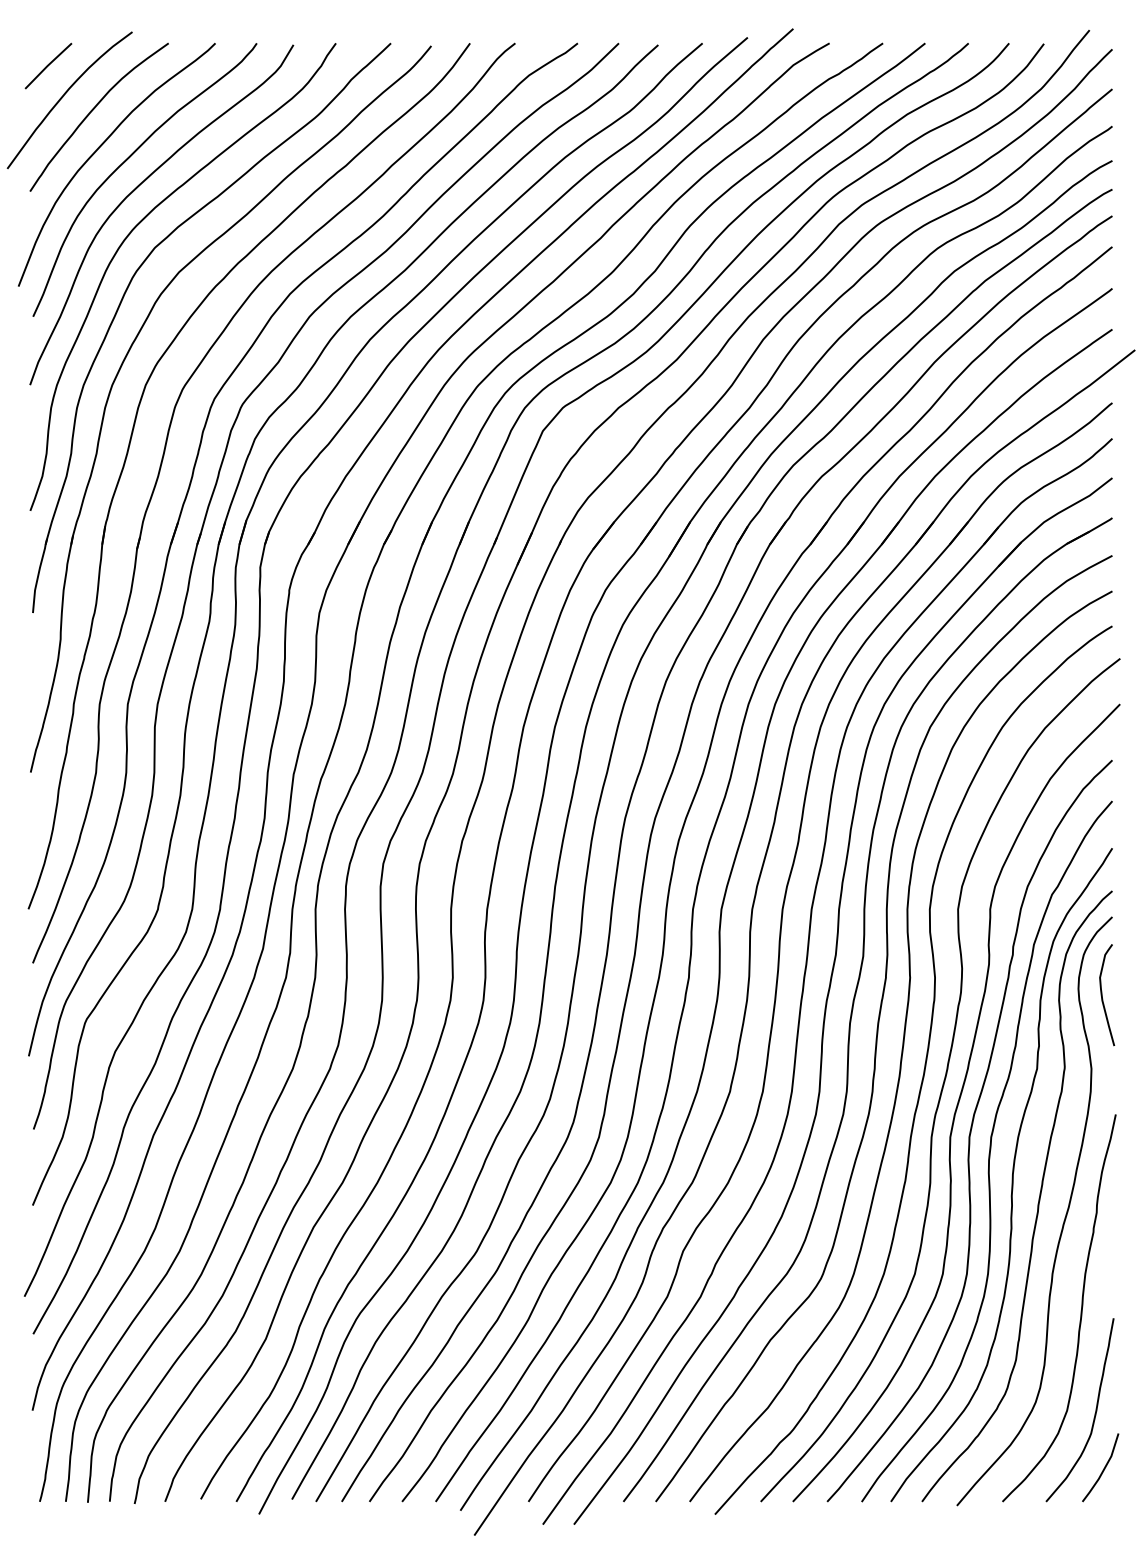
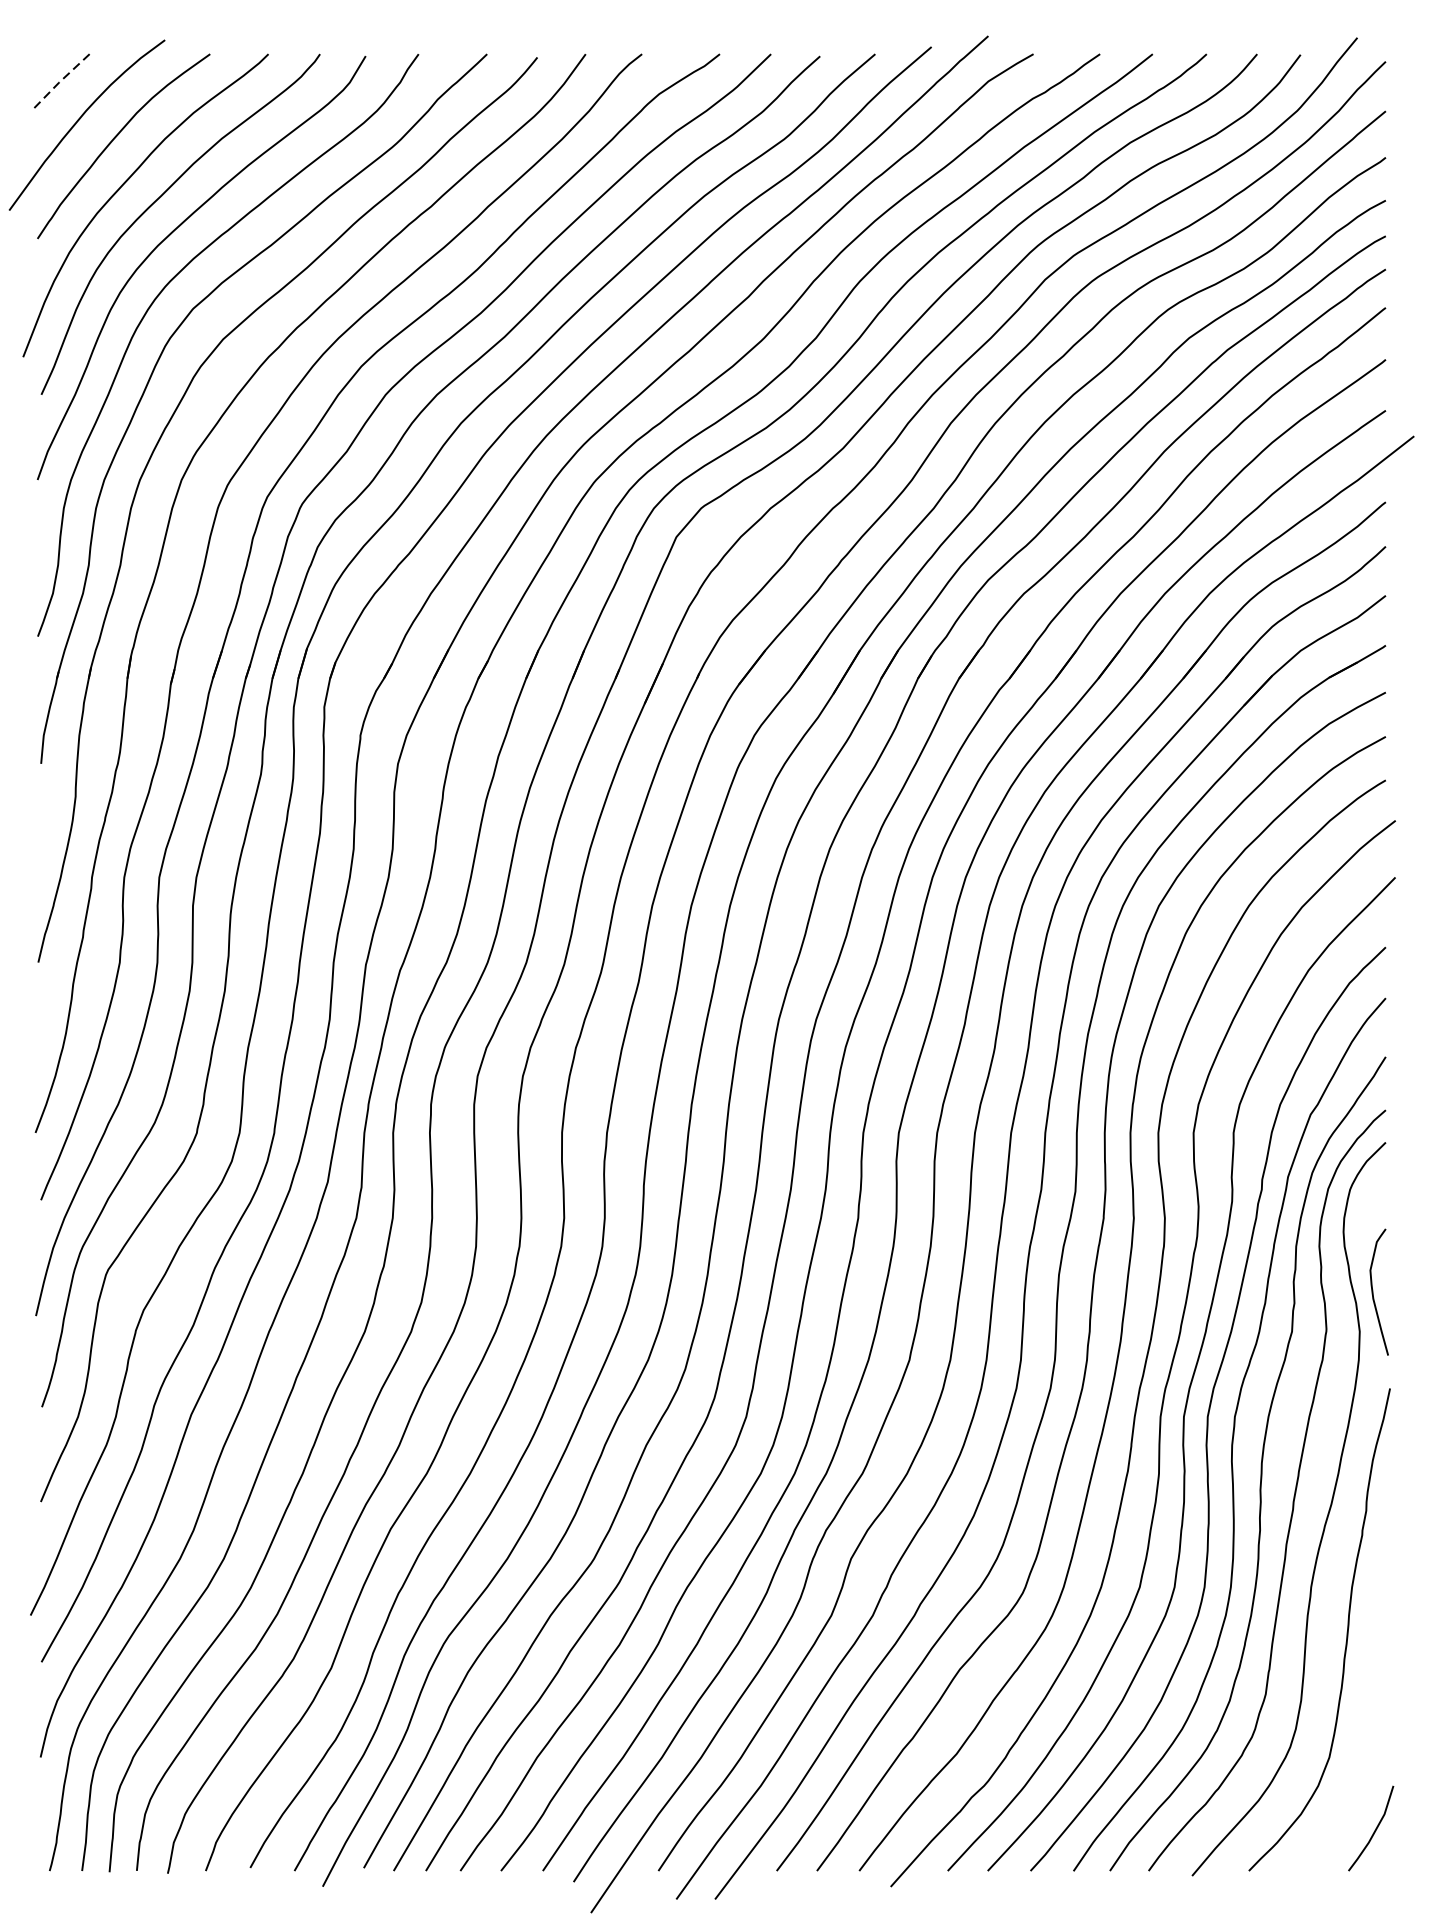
line: (47, 66) -> (59, 83), solid -> dashed
curve: (1102, 995) -> (1373, 1292), moved
curve: (1094, 1413) -> (1363, 1760), removed

